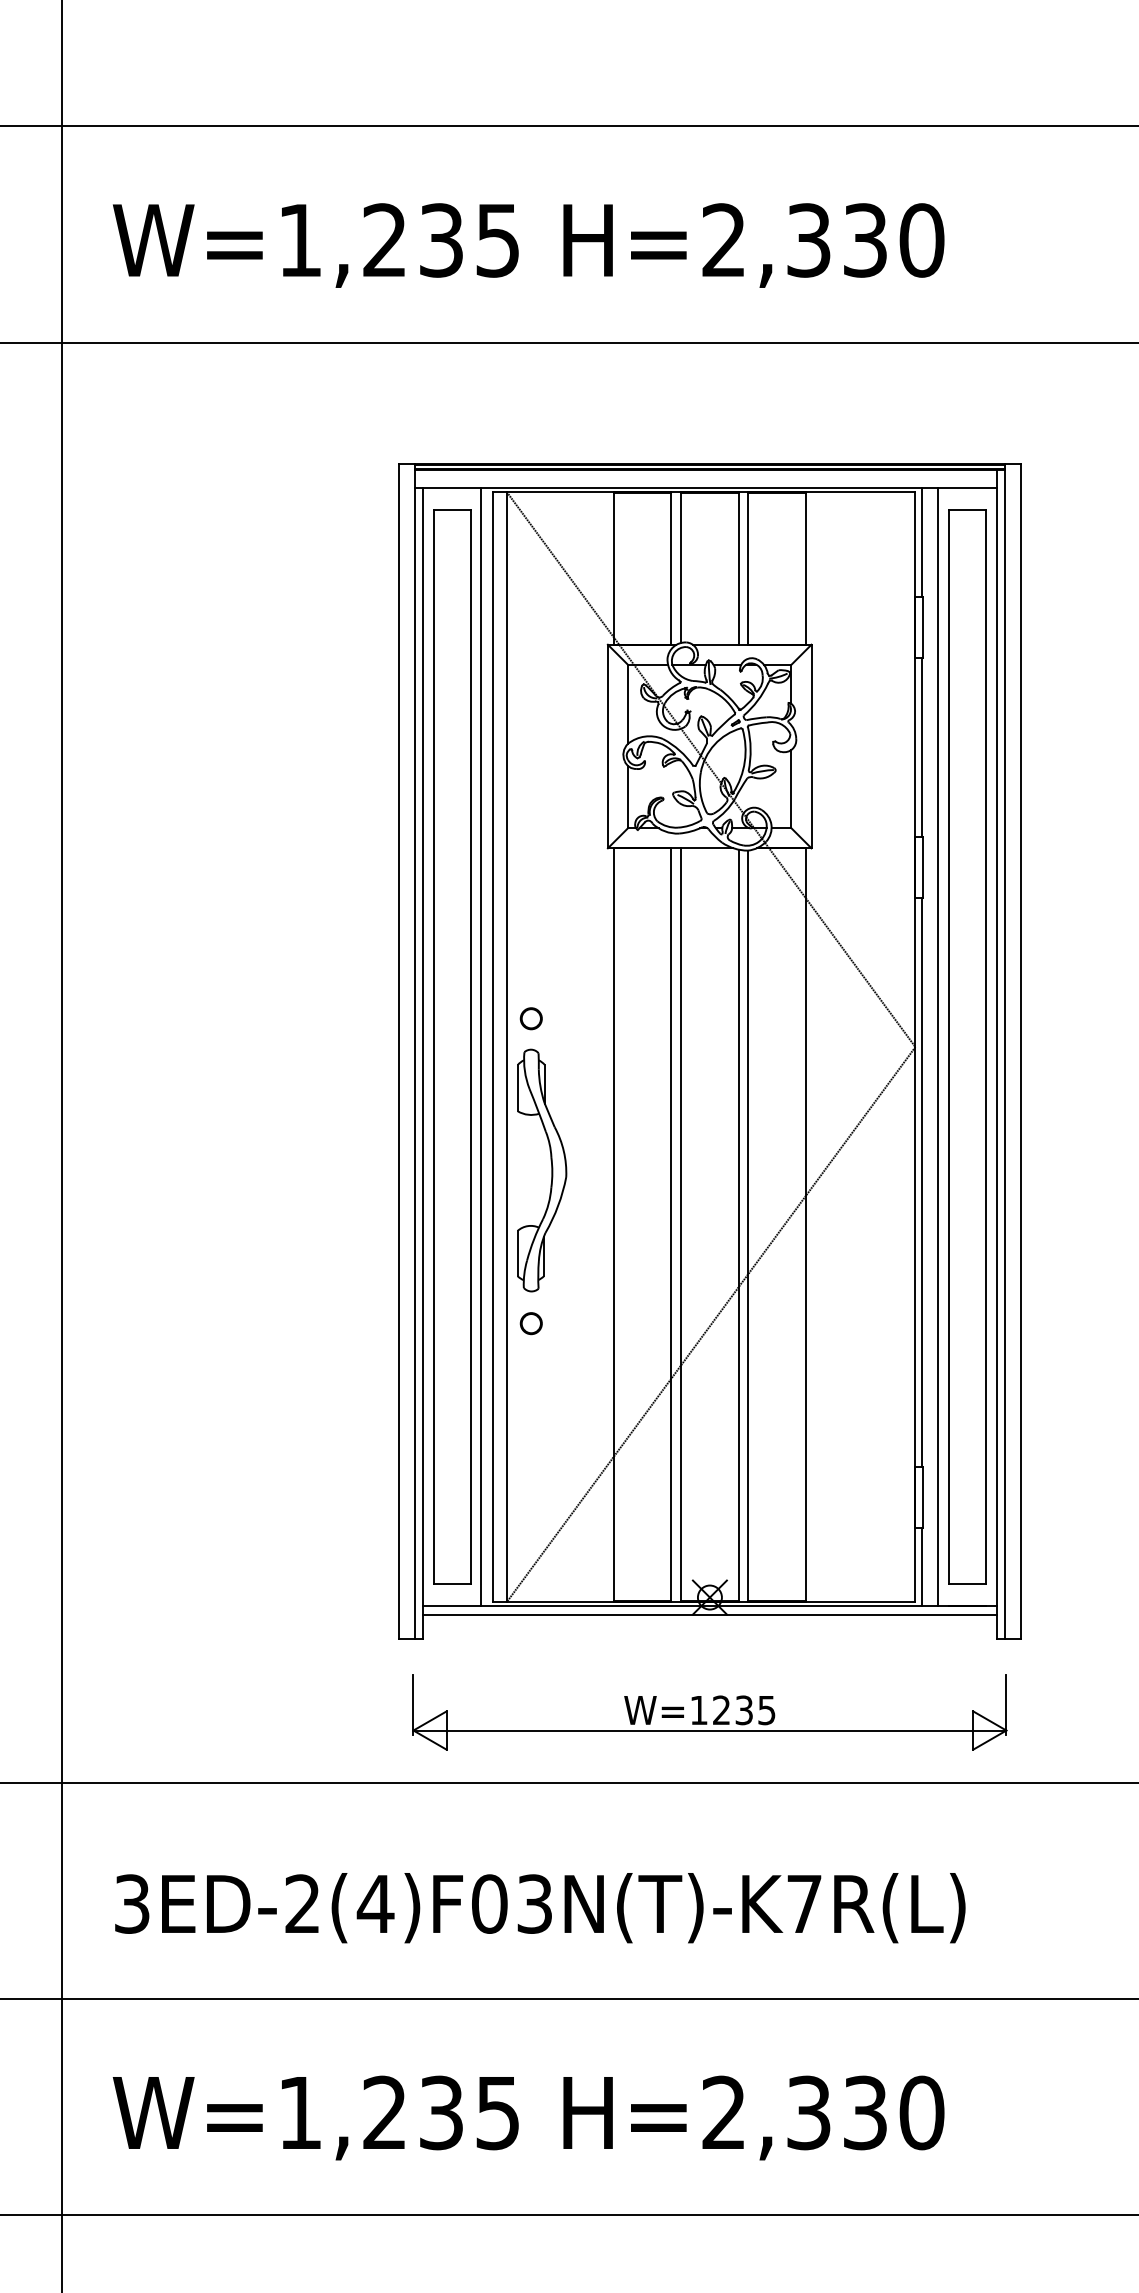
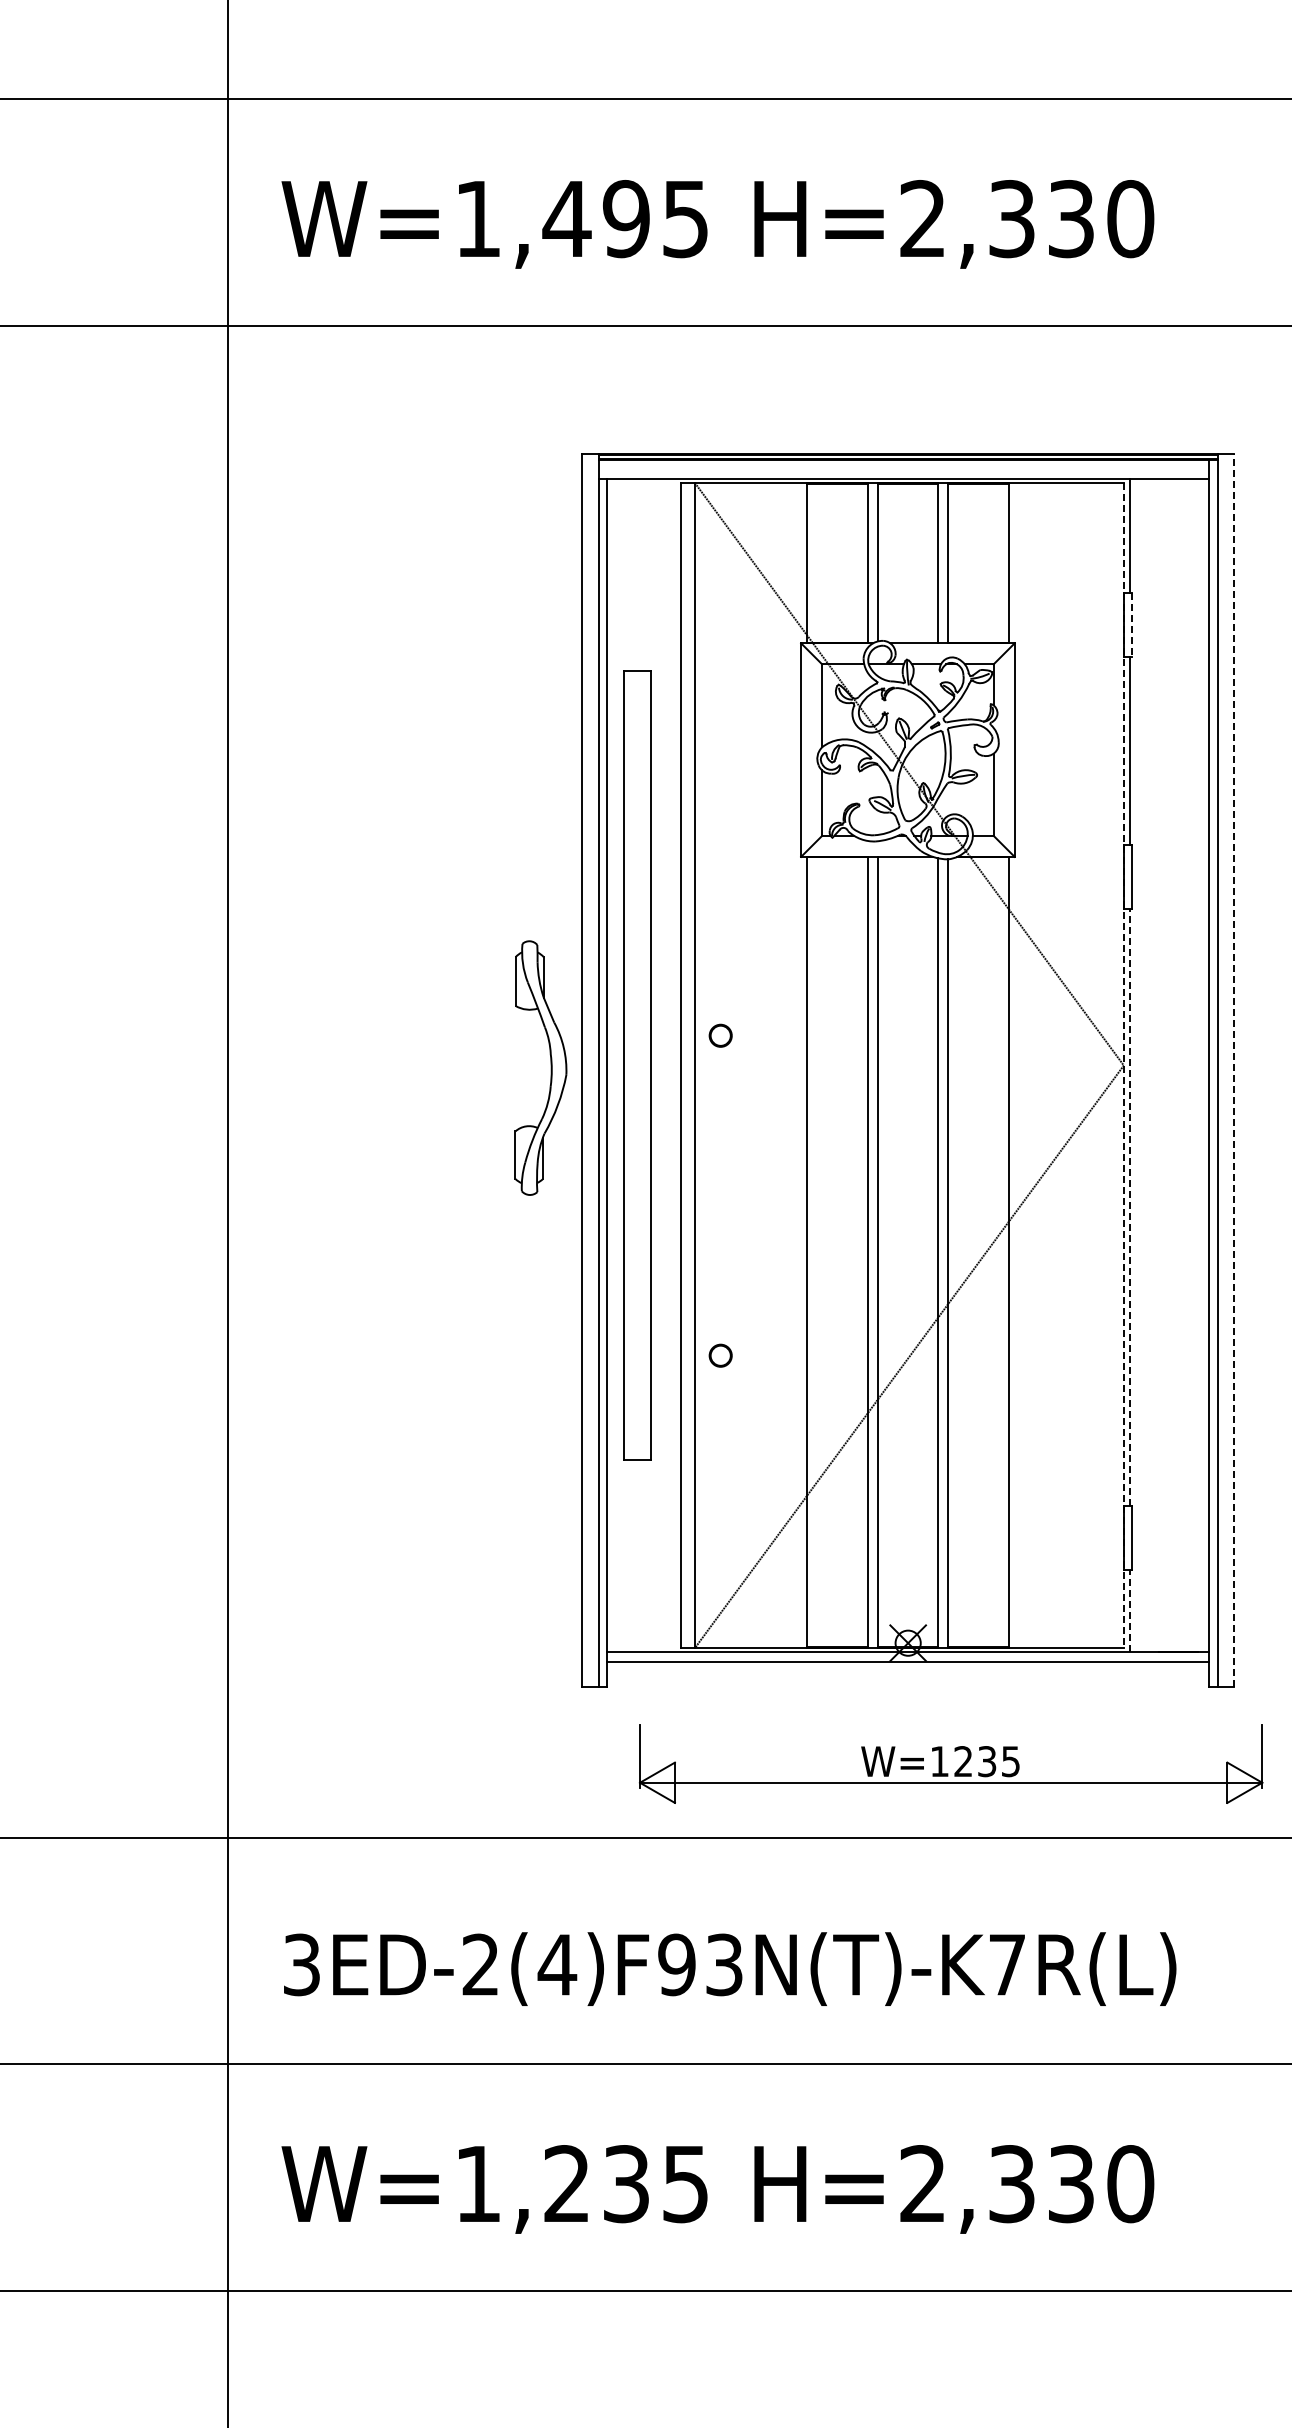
text: (412, 240) -> (595, 219), W=1,235 -> W=1,495
line: (922, 627) -> (1131, 625), solid -> dashed
part: (452, 1047) -> (637, 1065), size x0.7
line: (481, 1047) -> (668, 1065), removed
line: (938, 1047) -> (1148, 1065), removed
part: (967, 1047) -> (1178, 1065), removed
line: (915, 1048) -> (1123, 1066), solid -> dashed
line: (1020, 1051) -> (1234, 1070), solid -> dashed
part: (551, 1169) -> (550, 1067), moved
line: (921, 1182) -> (1130, 1207), solid -> dashed
line: (921, 1567) -> (1130, 1611), solid -> dashed
part: (701, 1712) -> (942, 1763), moved
text: (489, 1903) -> (676, 1964), 3ED-2(4)F03N(T)-K7R(L) -> 3ED-2(4)F93N(T)-K7R(L)

